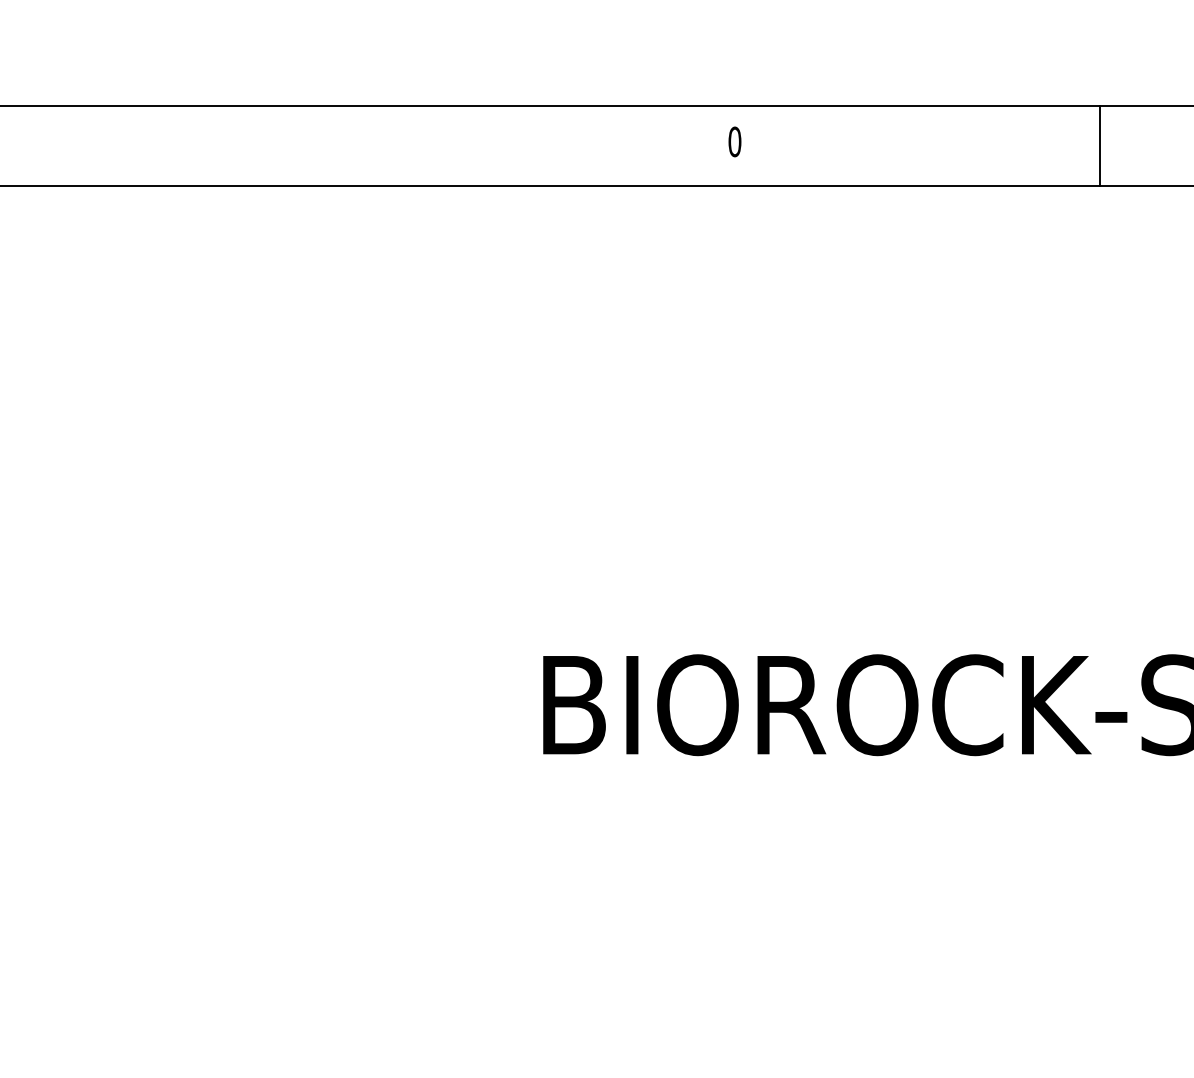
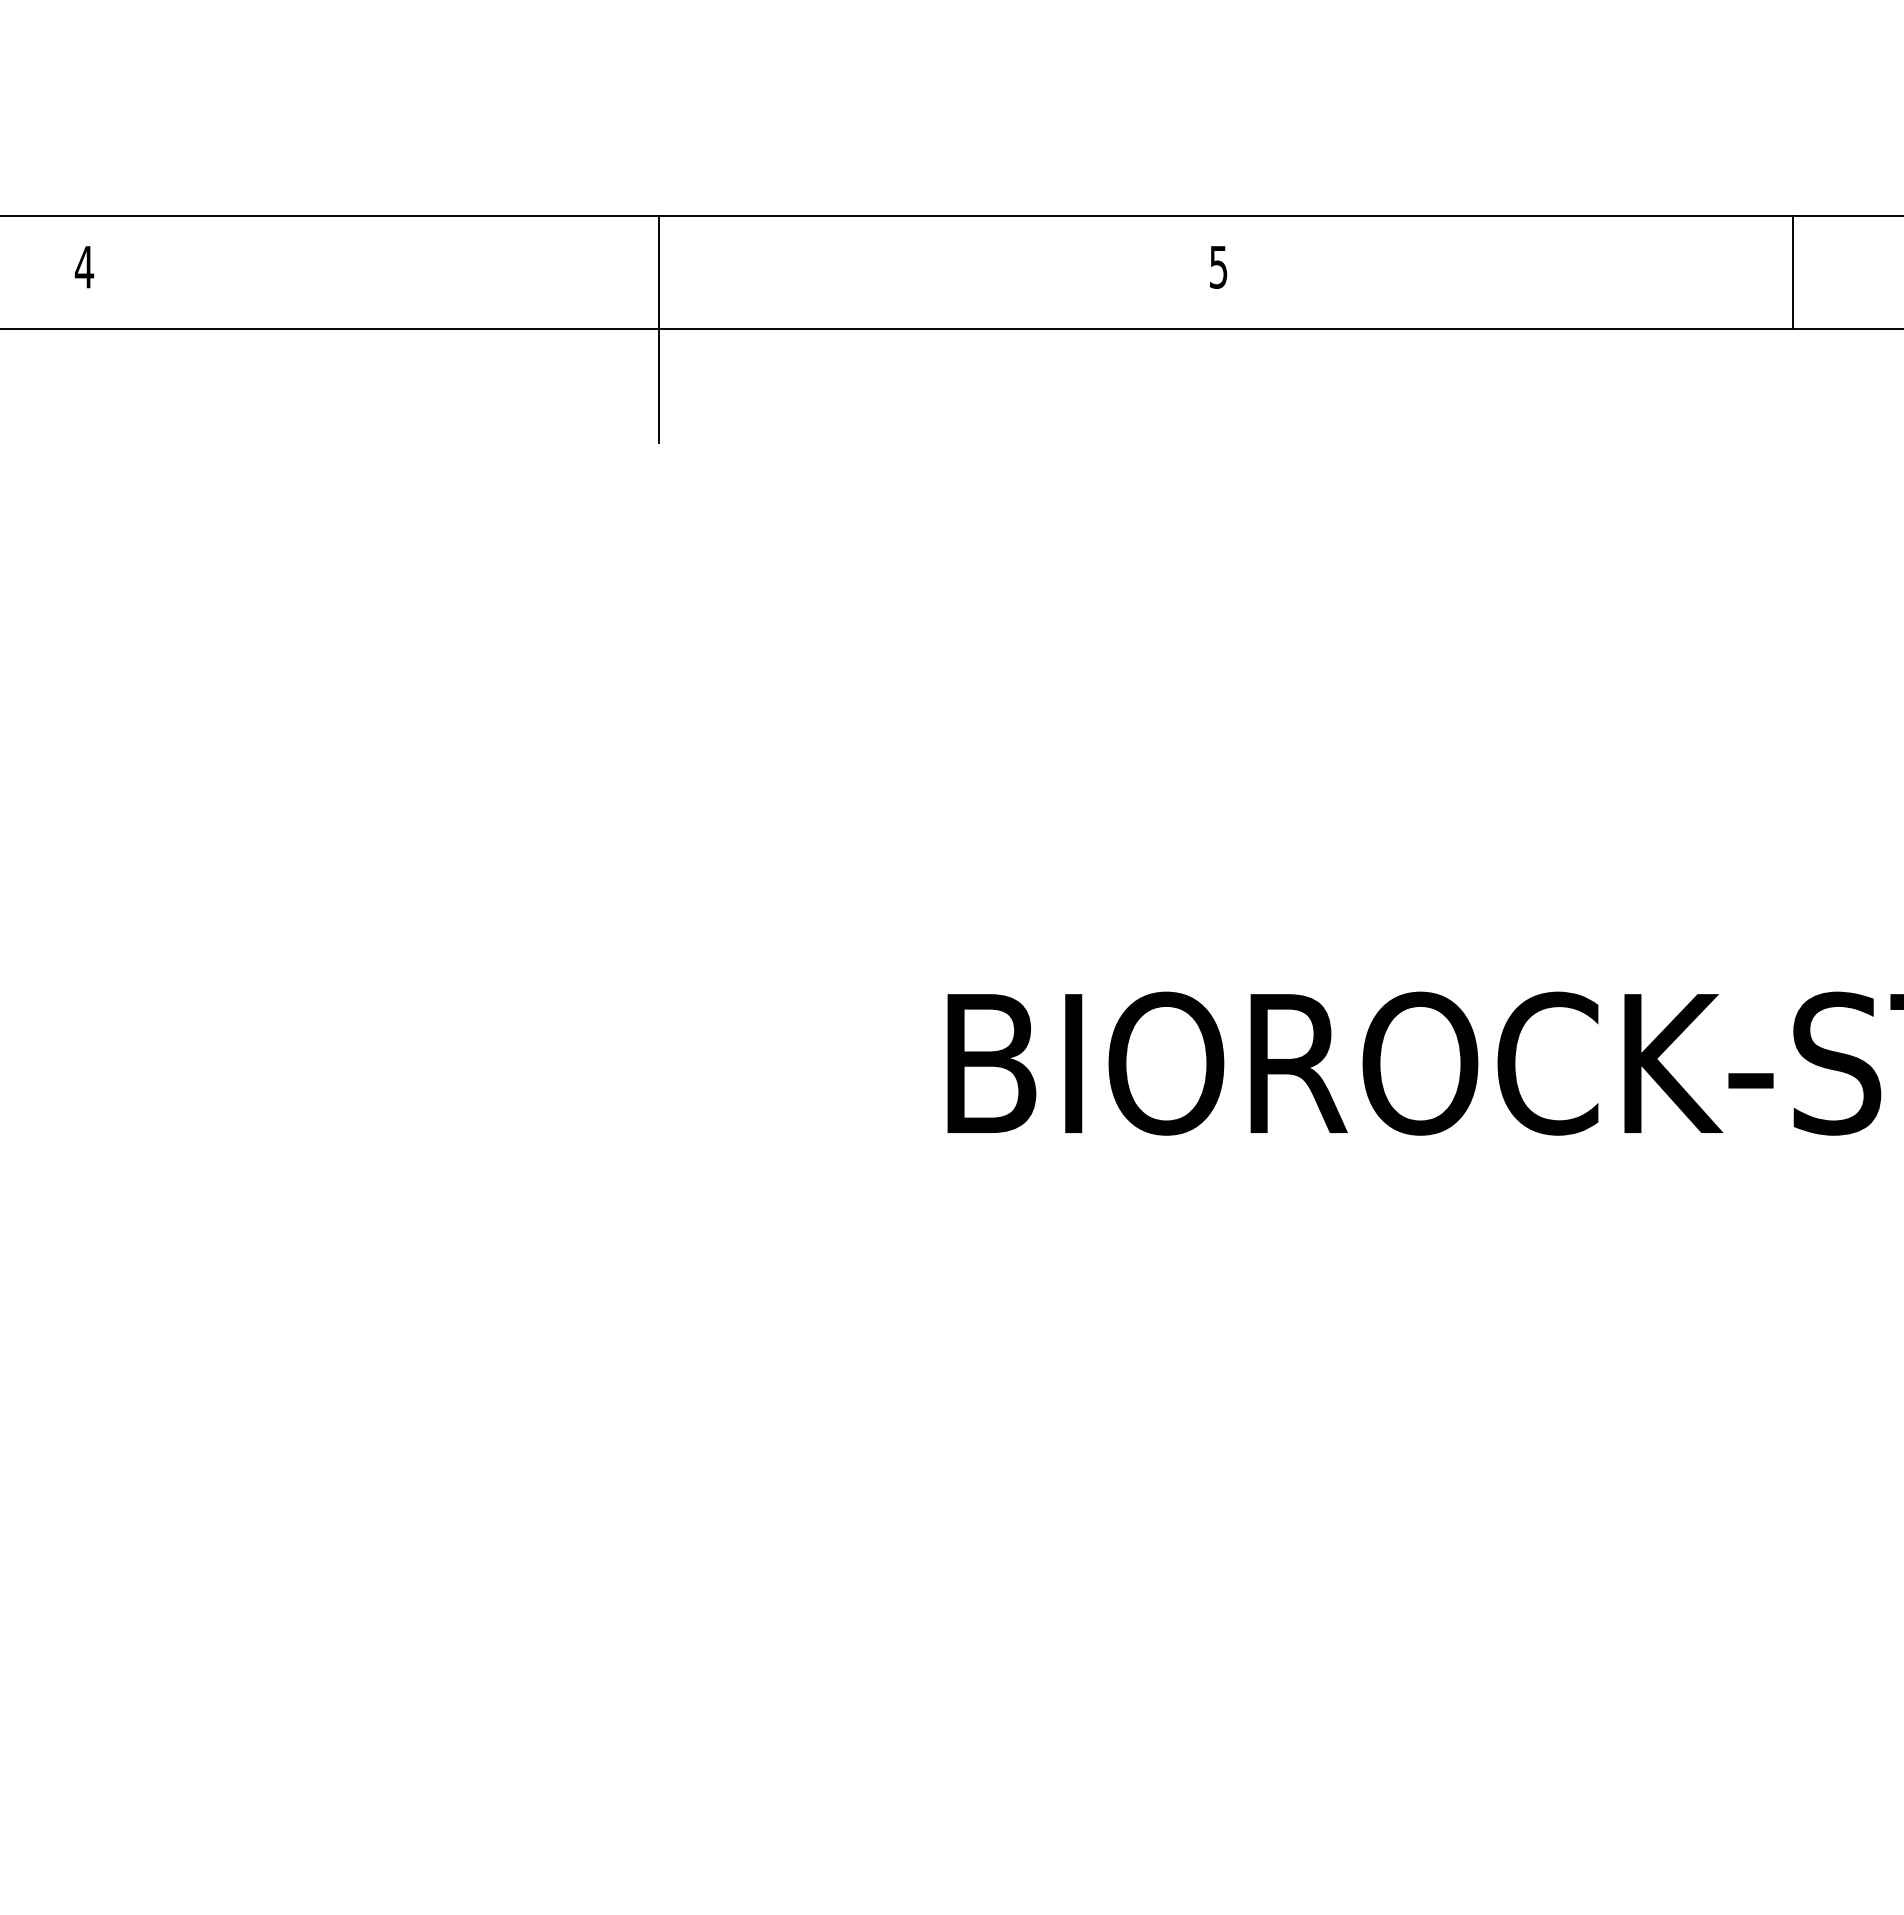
text: (734, 141) -> (1218, 266), 0 -> 5
line: (1099, 145) -> (1793, 272), moved
line: (339, 185) -> (659, 329), added

